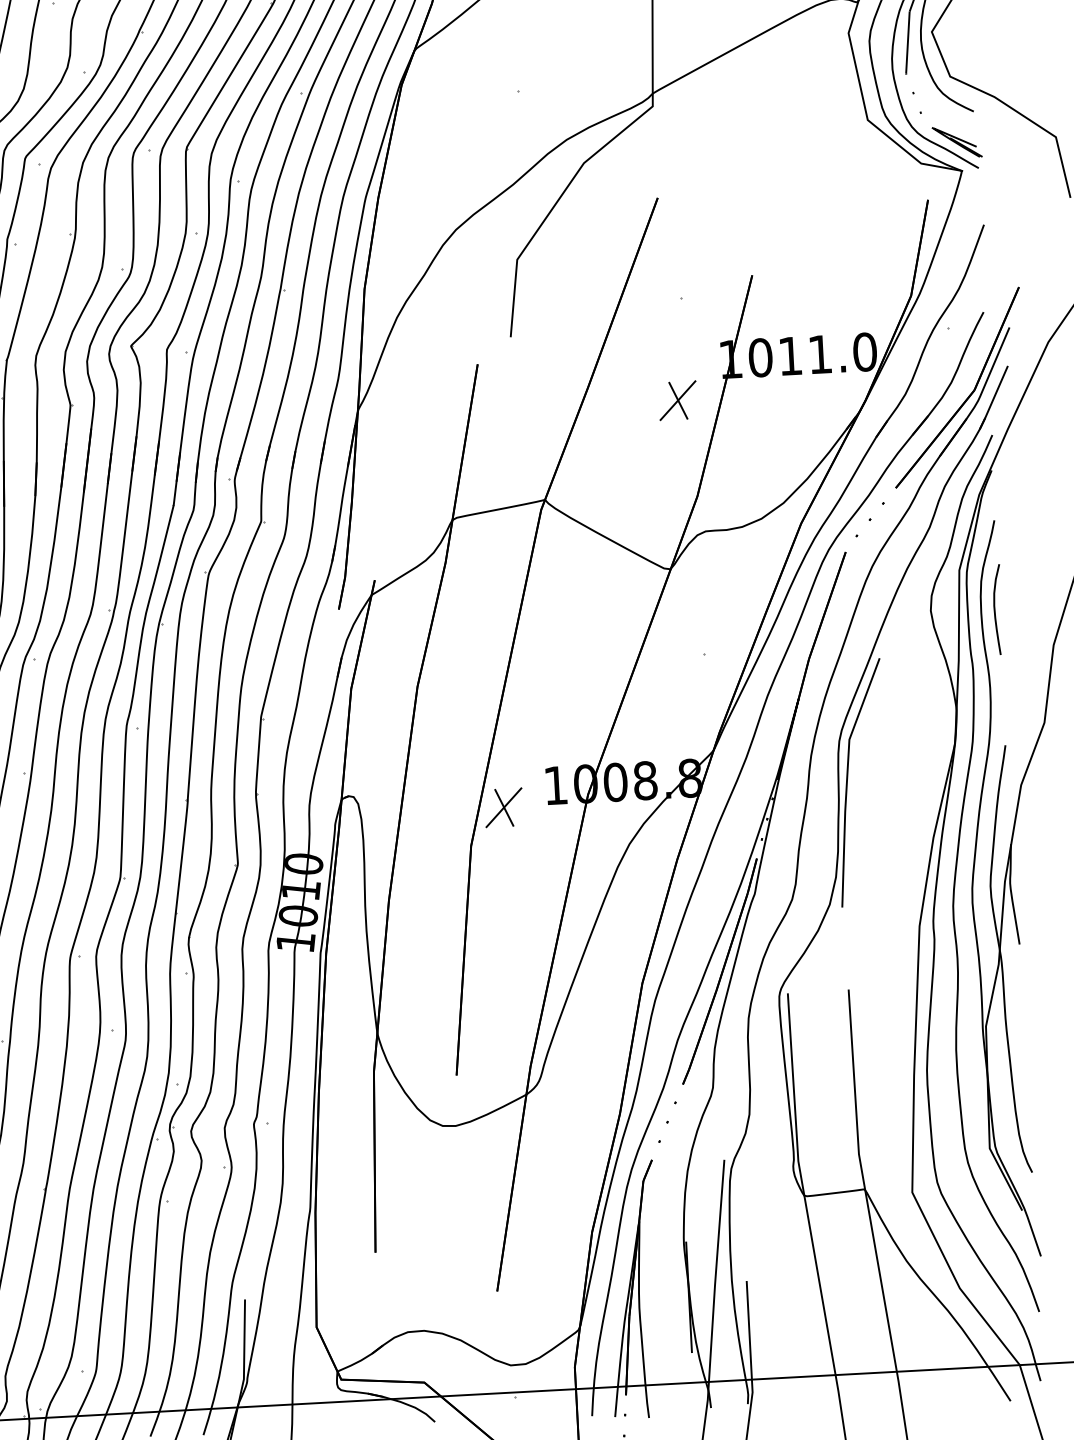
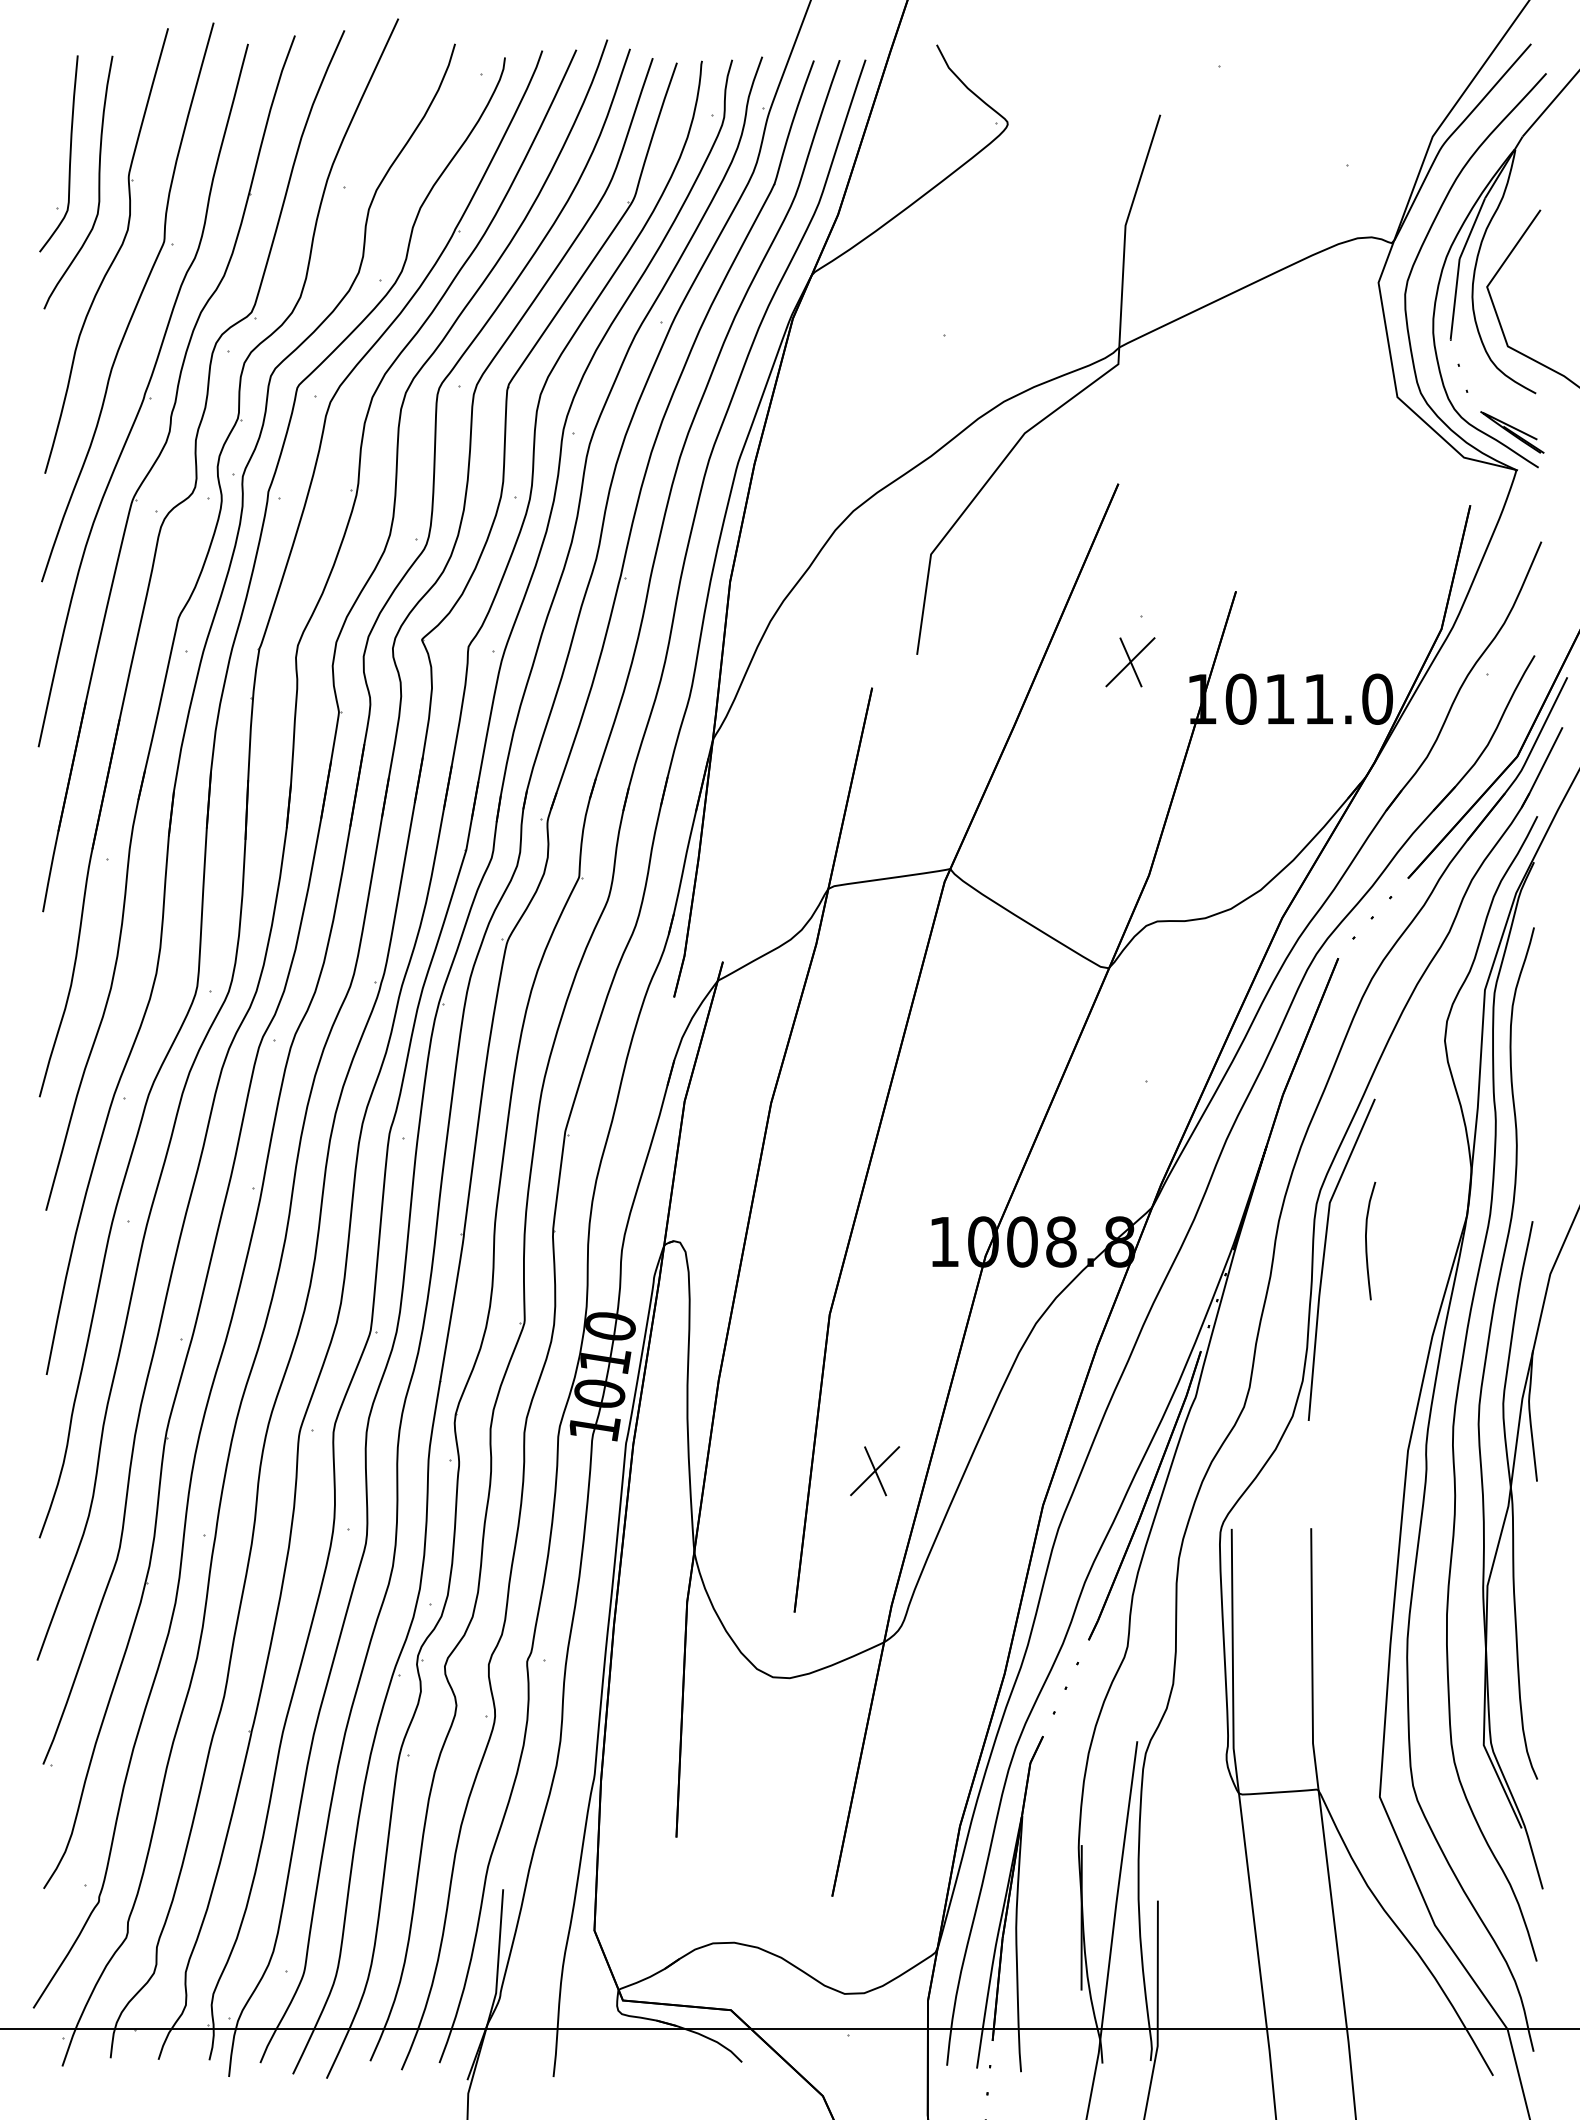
part: (678, 400) -> (1130, 662), moved
curve: (994, 609) -> (1366, 1240), moved
part: (504, 808) -> (875, 1471), moved

